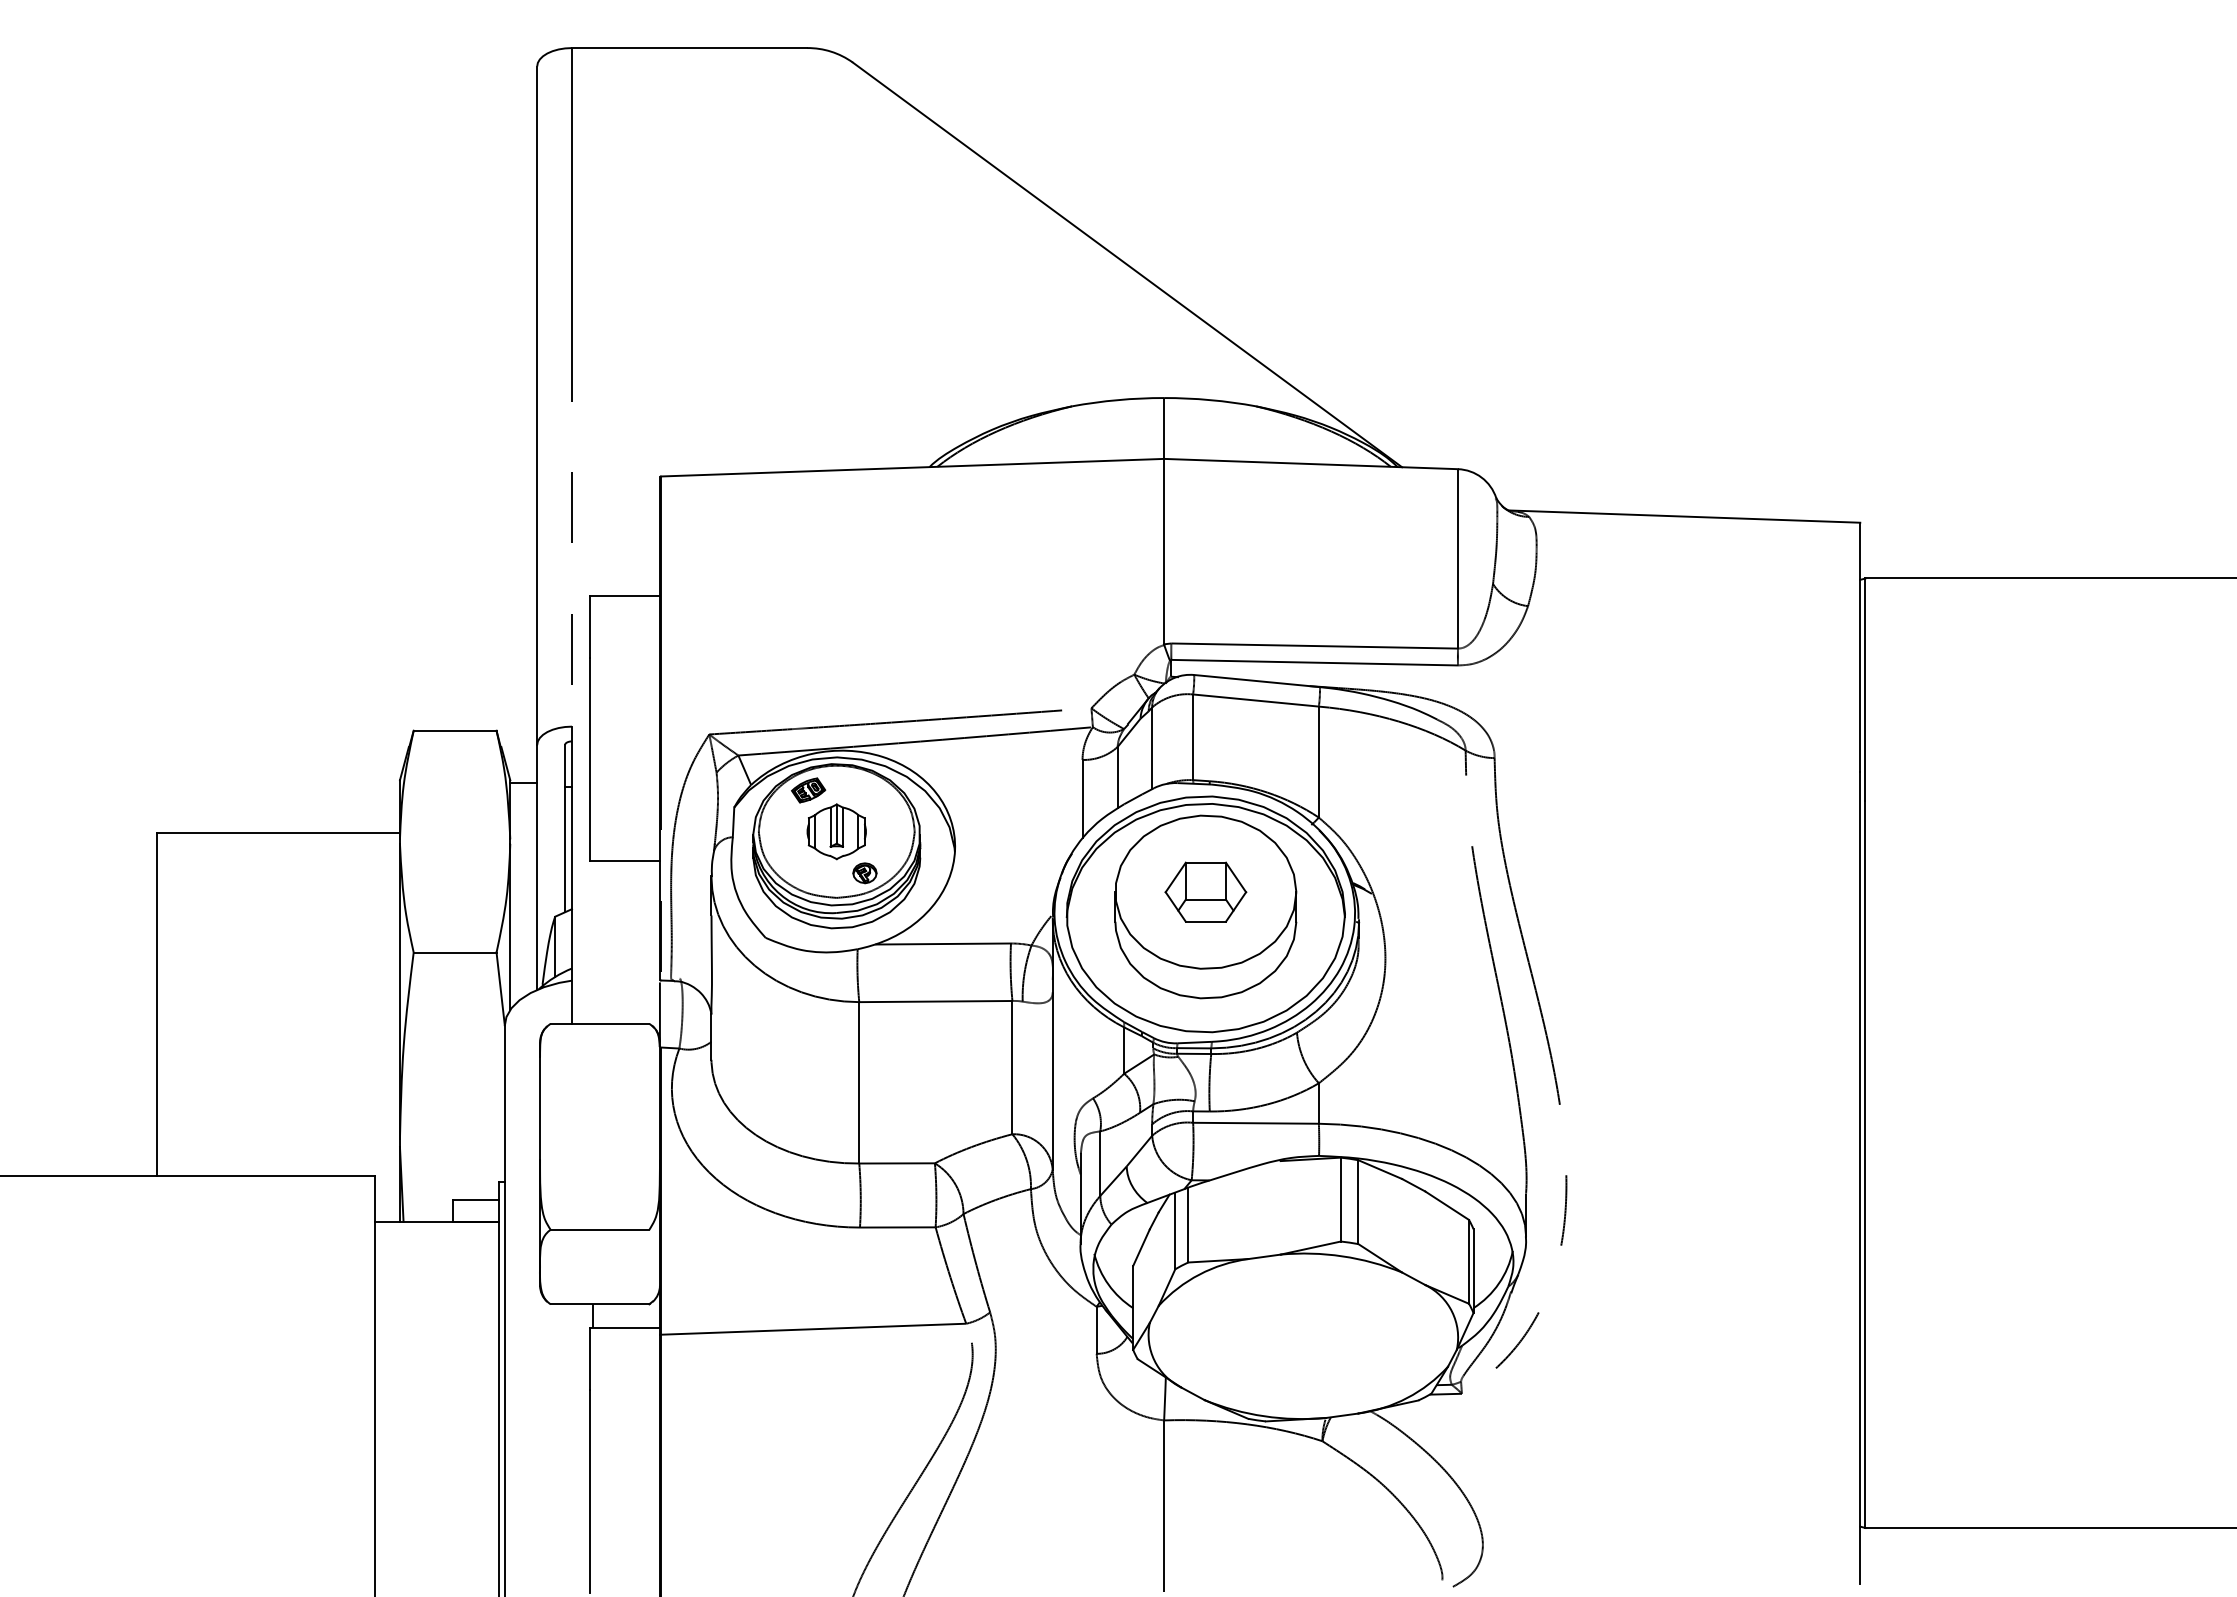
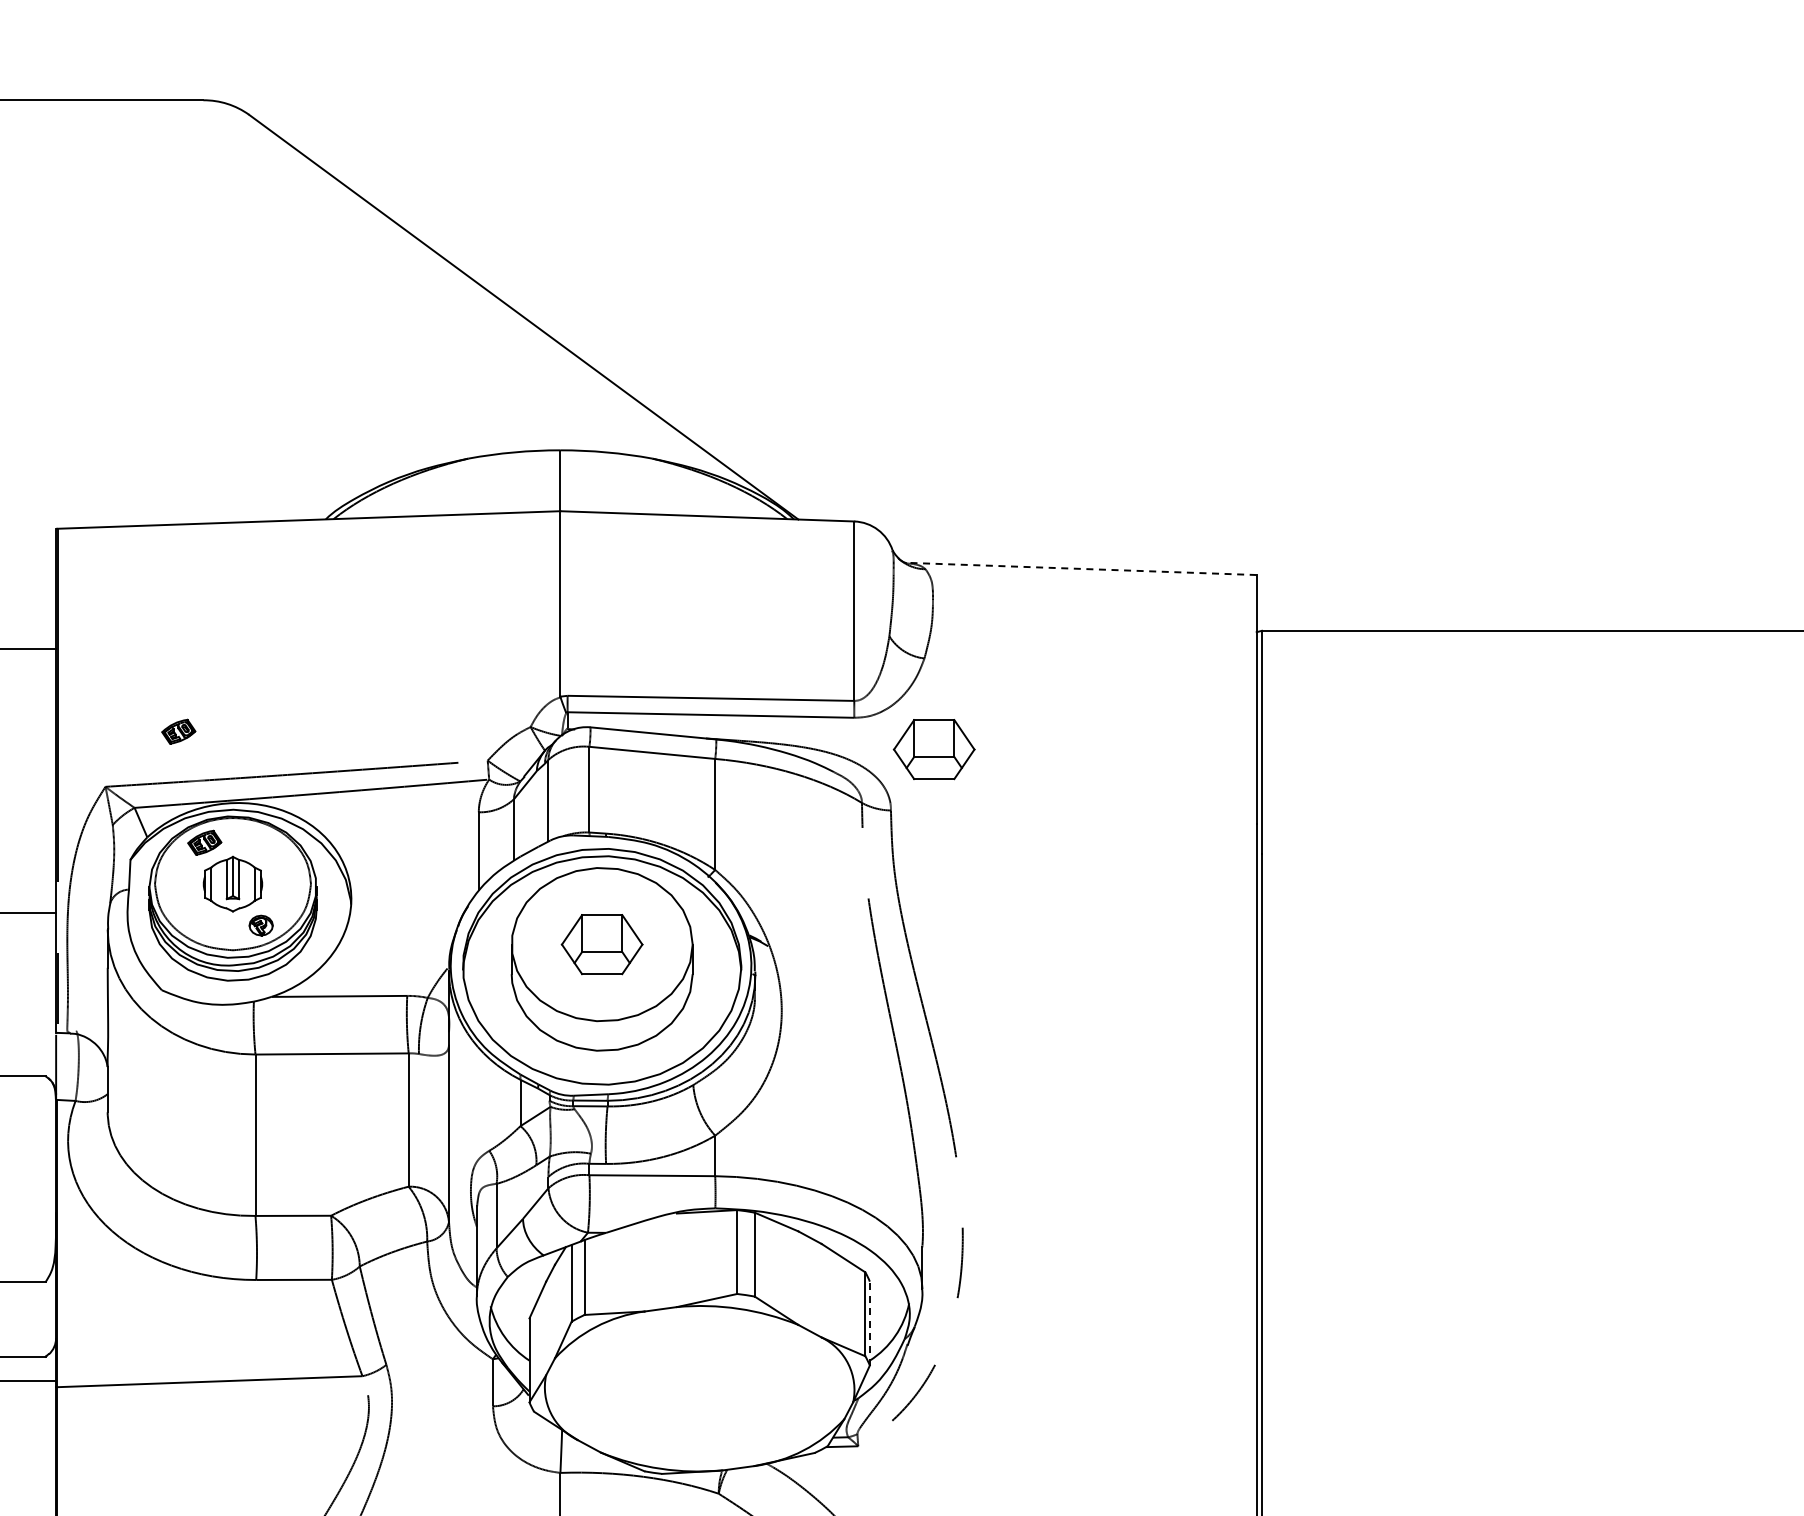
line: (1684, 516) -> (1080, 568), solid -> dashed
part: (782, 679) -> (178, 731), added
part: (1537, 696) -> (933, 748), added
line: (1473, 1271) -> (869, 1323), solid -> dashed

